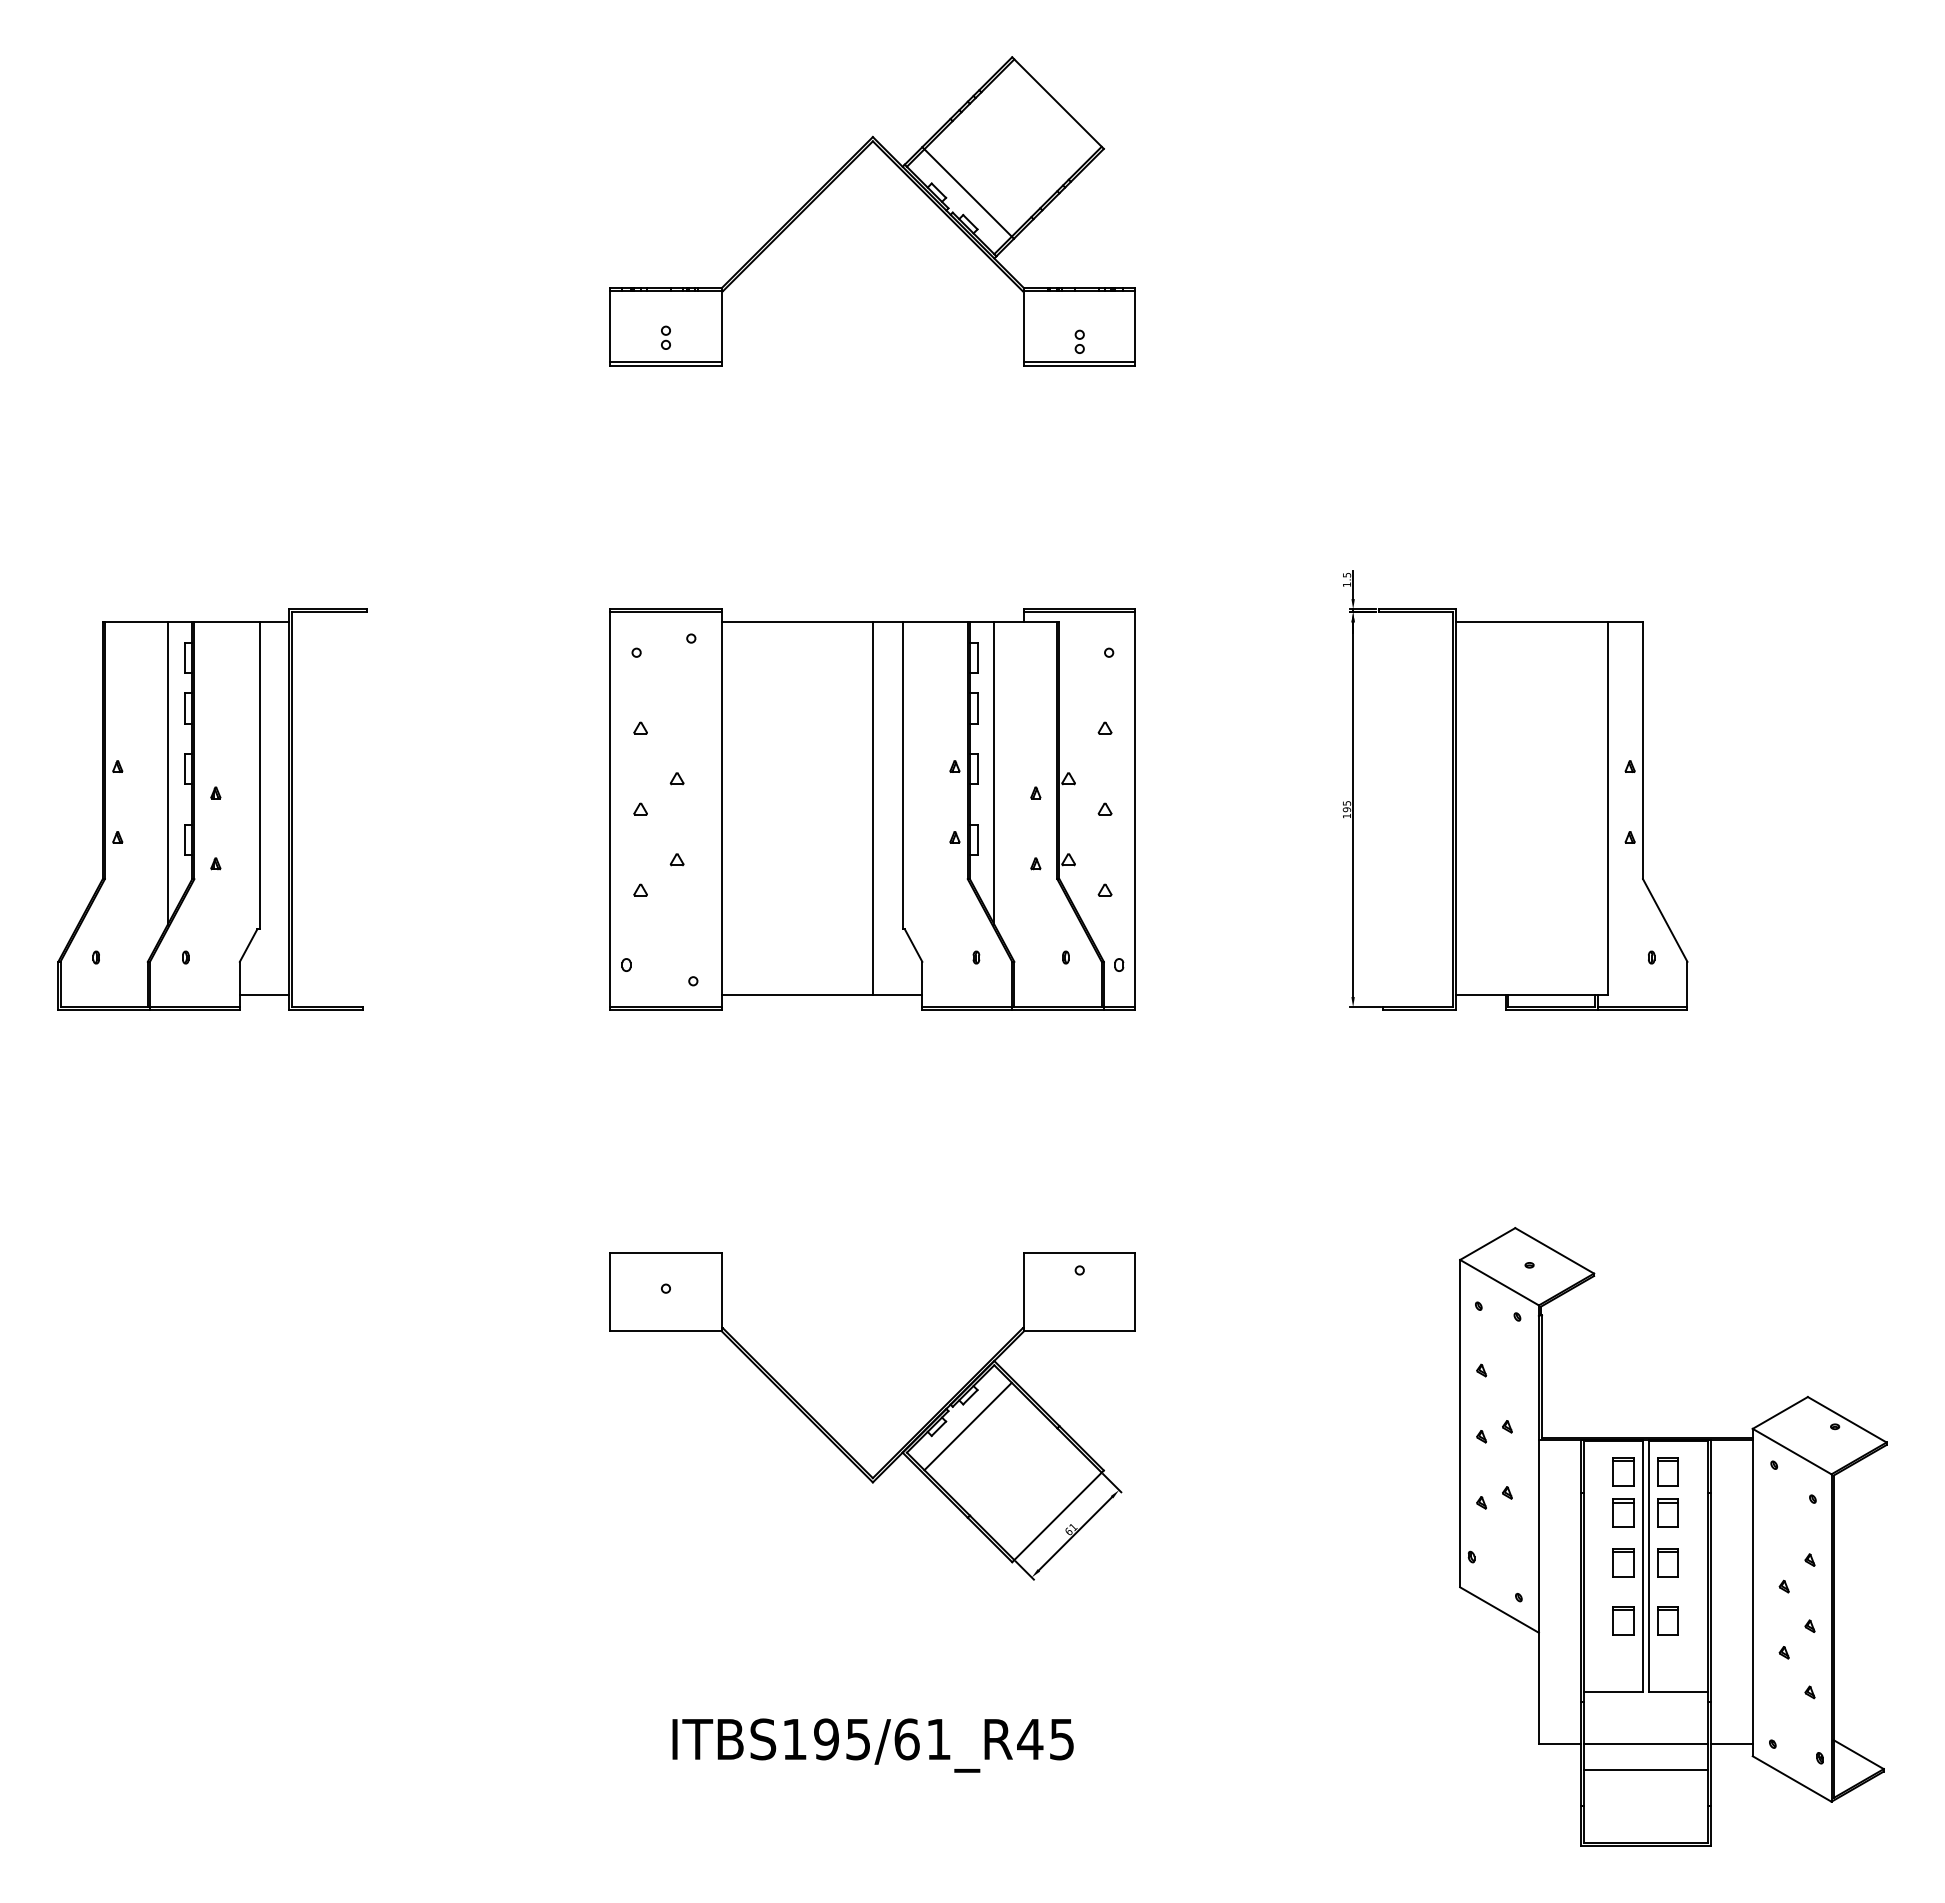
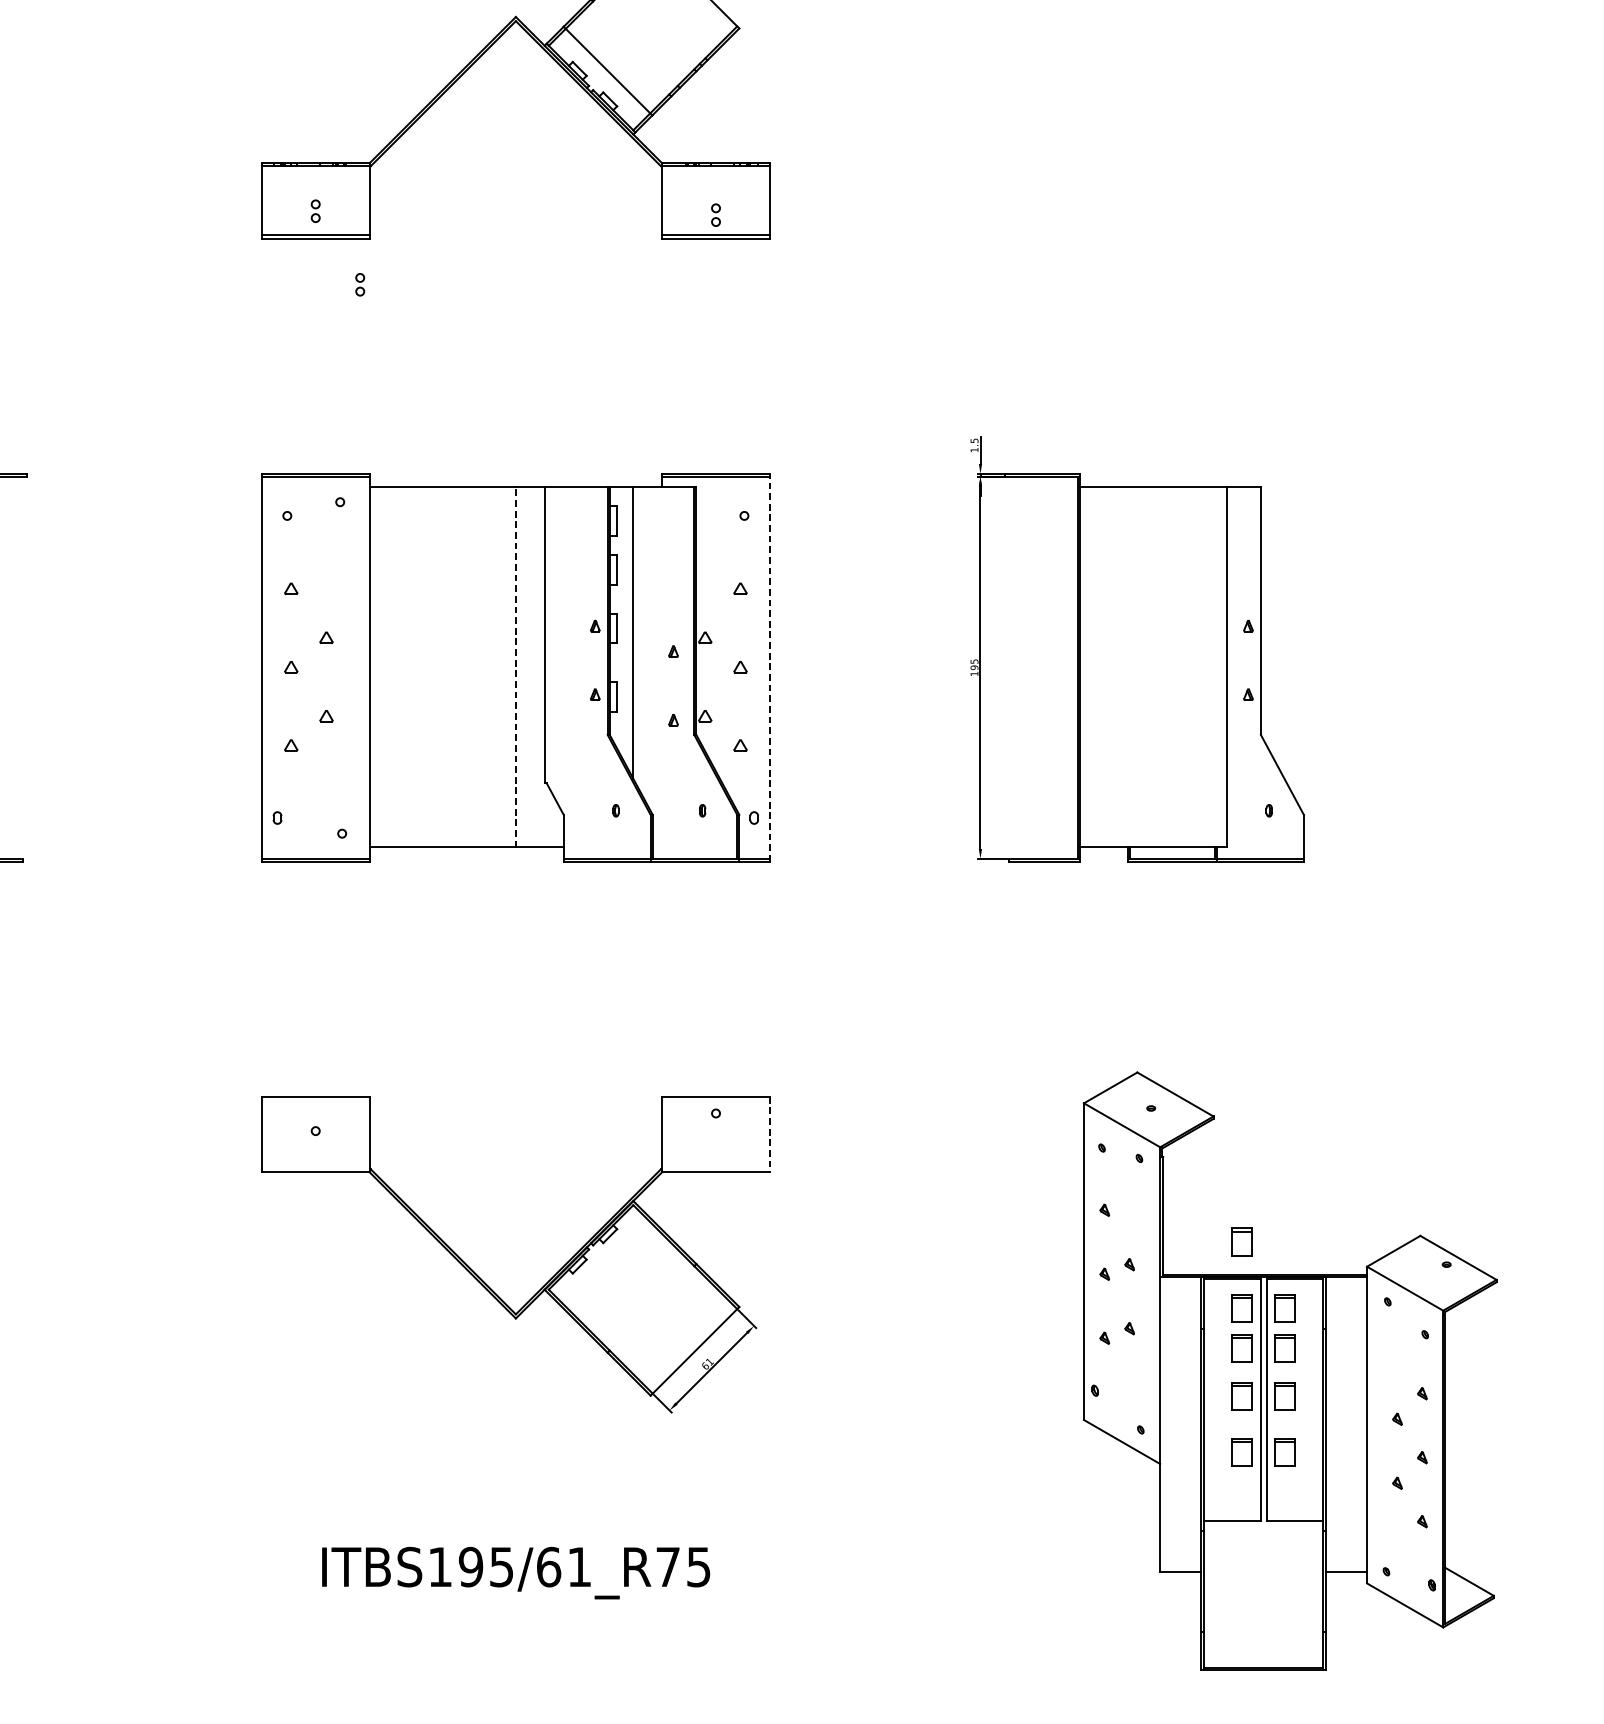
part: (711, 413) -> (359, 284), added
line: (872, 808) -> (515, 666), solid -> dashed
line: (1135, 809) -> (769, 667), solid -> dashed
line: (1135, 1292) -> (769, 1134), solid -> dashed
part: (1623, 1402) -> (1242, 1241), added
line: (967, 1426) -> (607, 1264), removed
text: (1030, 1739) -> (668, 1567), ITBS195/61_R45 -> ITBS195/61_R75
line: (1645, 1744) -> (1263, 1572), removed
line: (1645, 1769) -> (1263, 1596), removed

